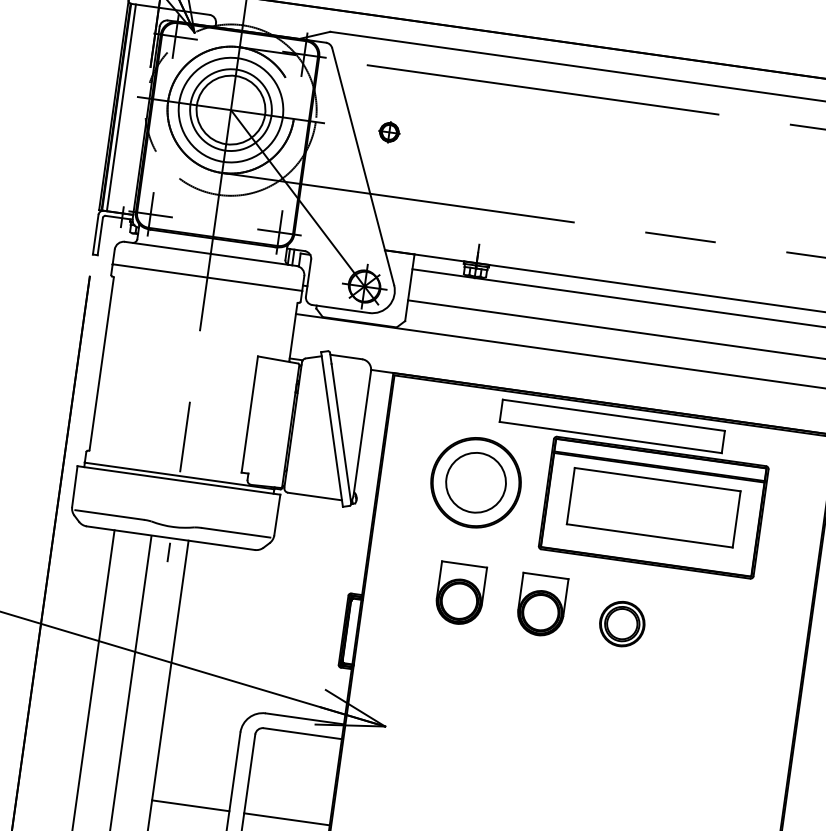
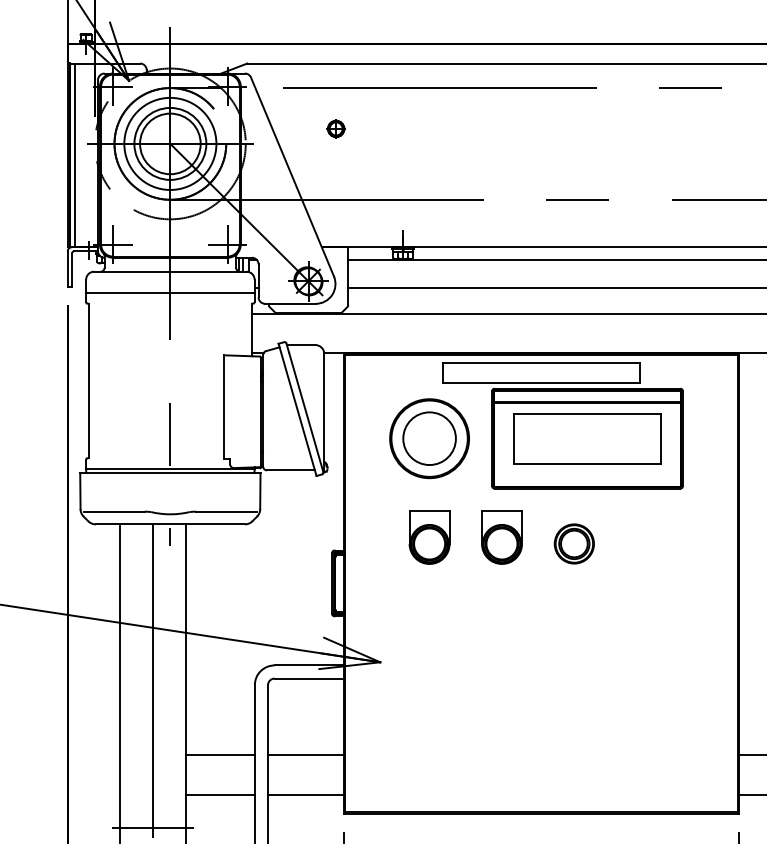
part: (388, 131) -> (335, 128), moved

